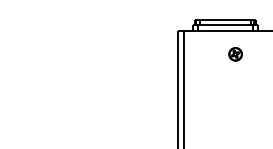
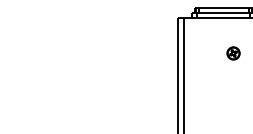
part: (235, 54) -> (233, 53), moved

